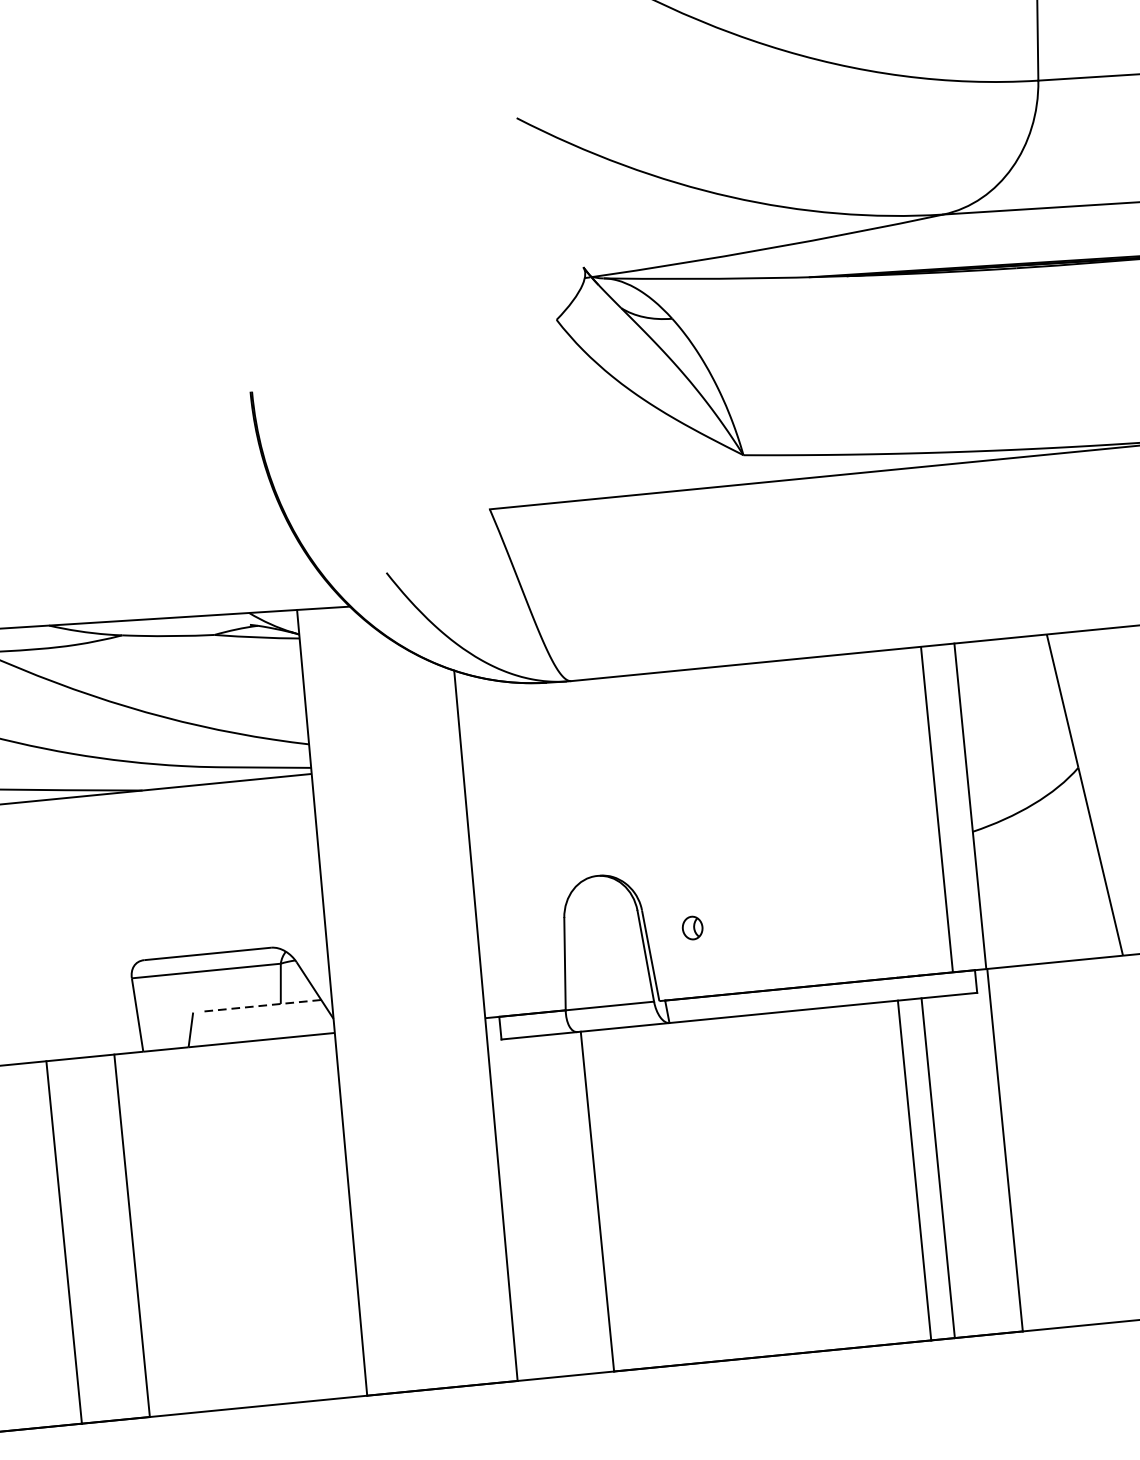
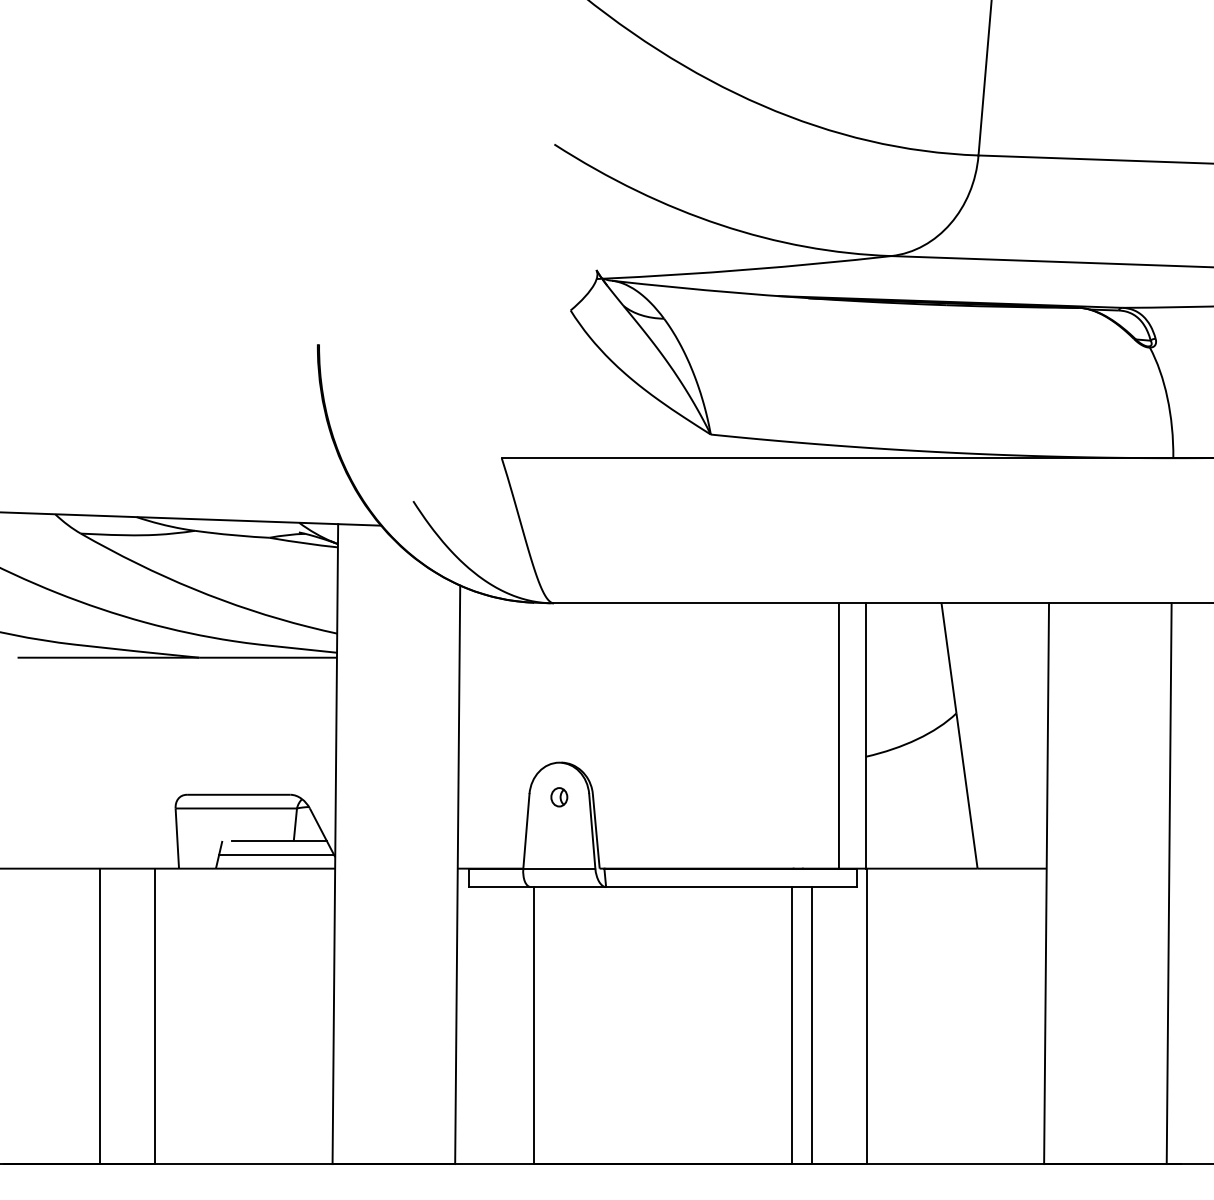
part: (692, 928) -> (559, 797), moved
line: (263, 1005) -> (279, 840), dashed -> solid
line: (261, 1022) -> (276, 854), added

